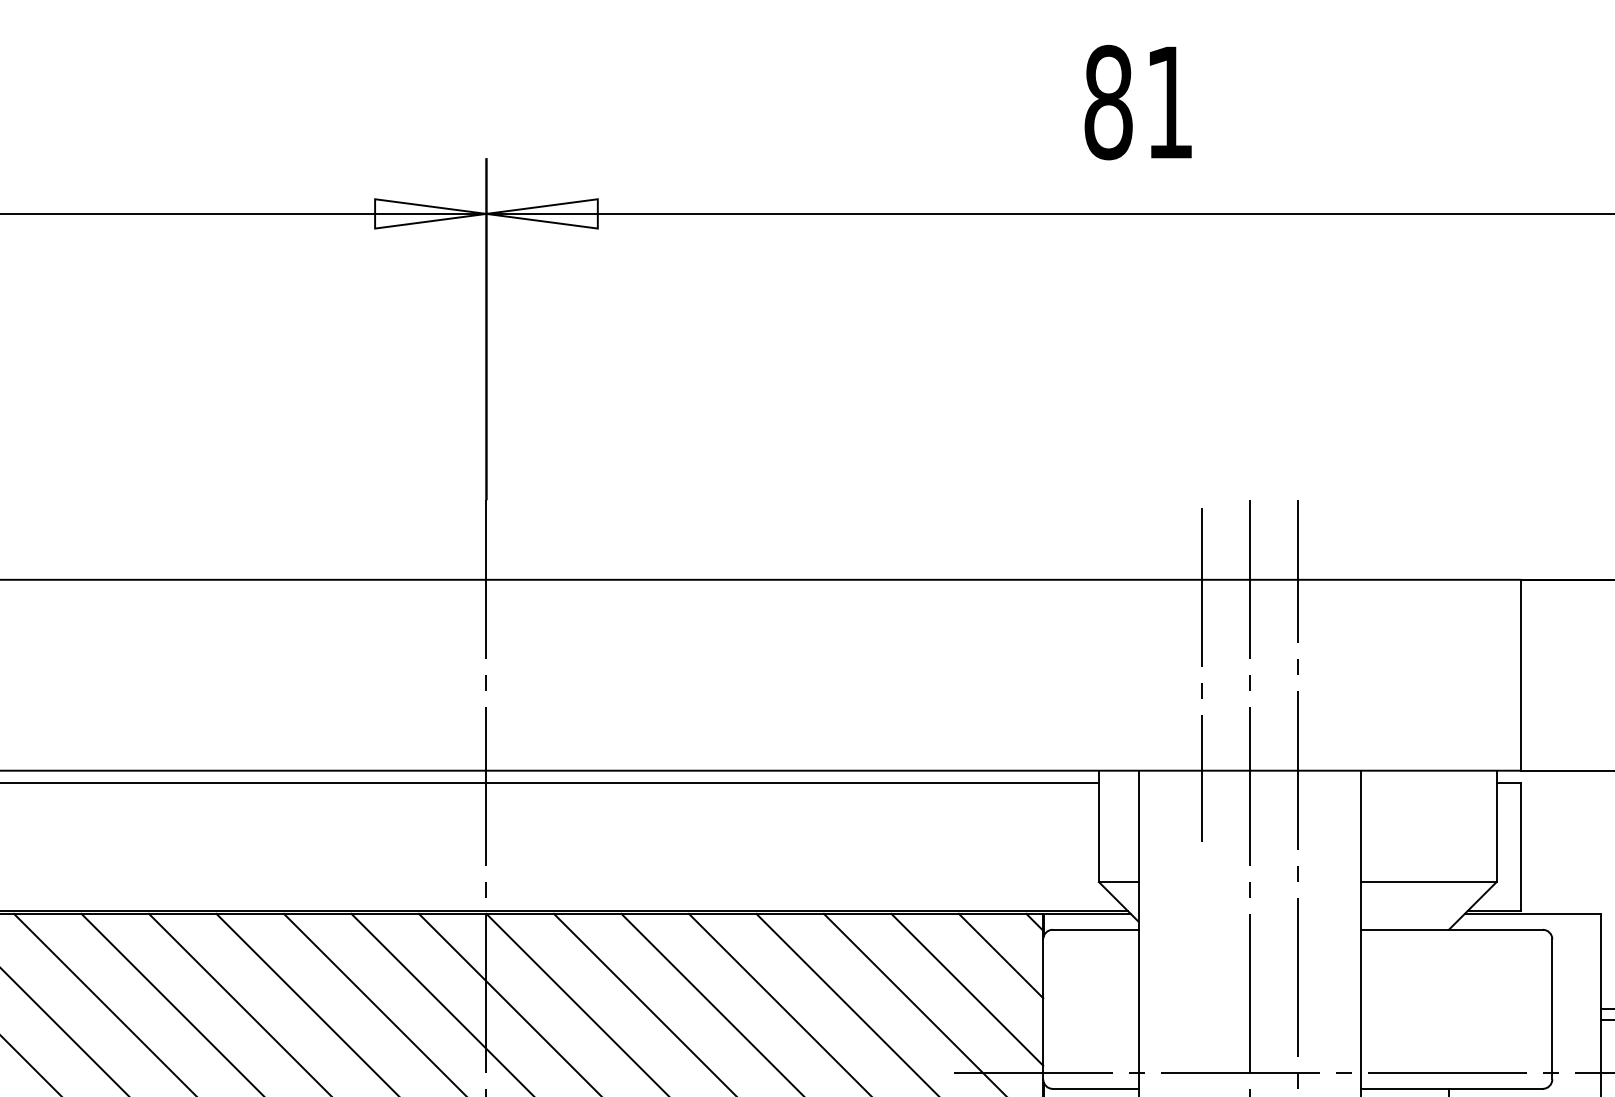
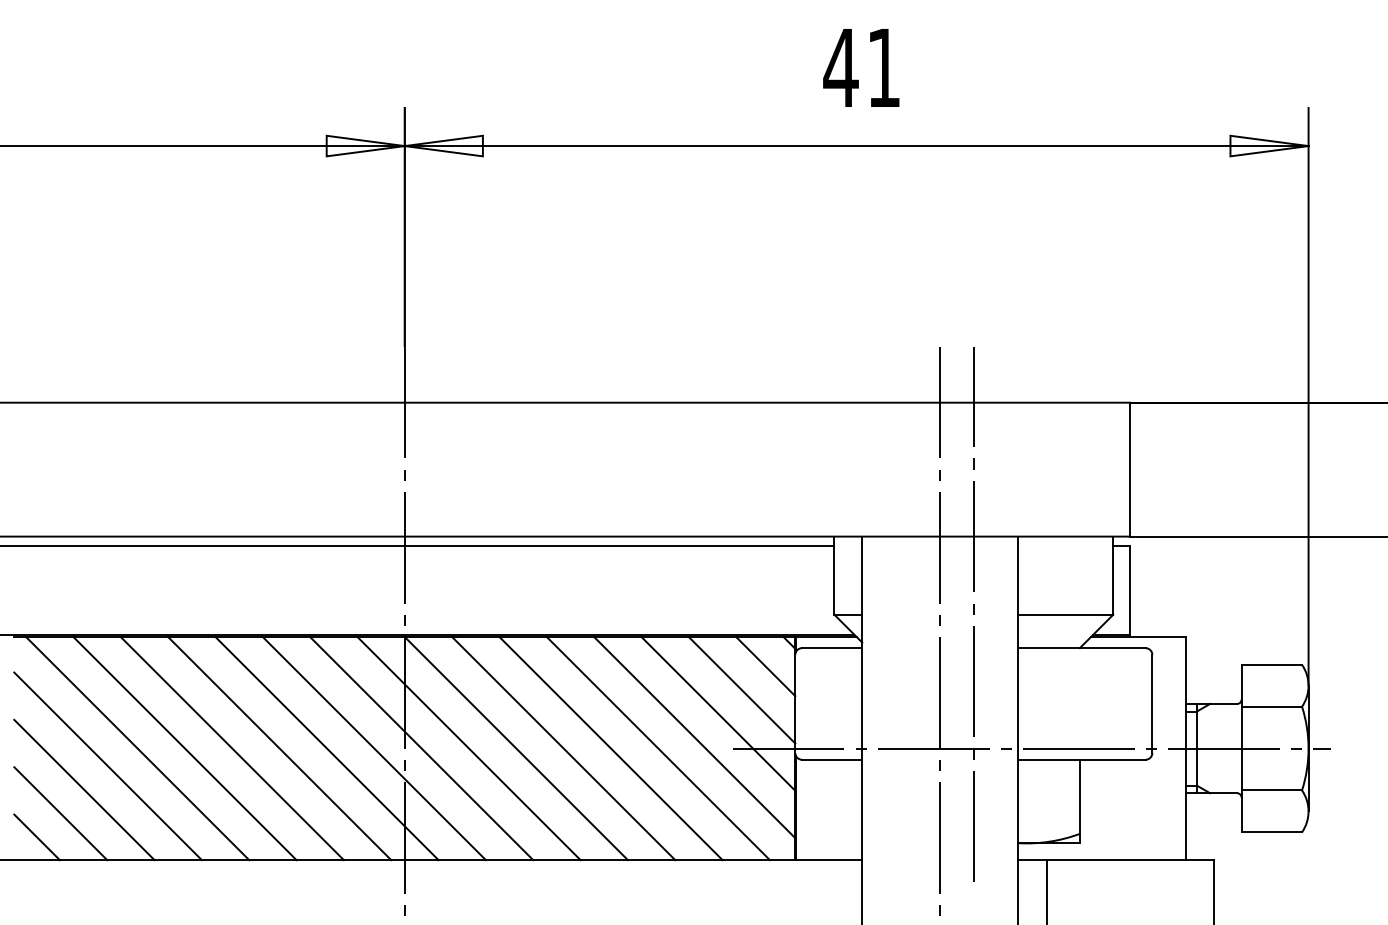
text: (1107, 101) -> (840, 67), 81 -> 41
line: (1201, 675) -> (906, 469), removed

